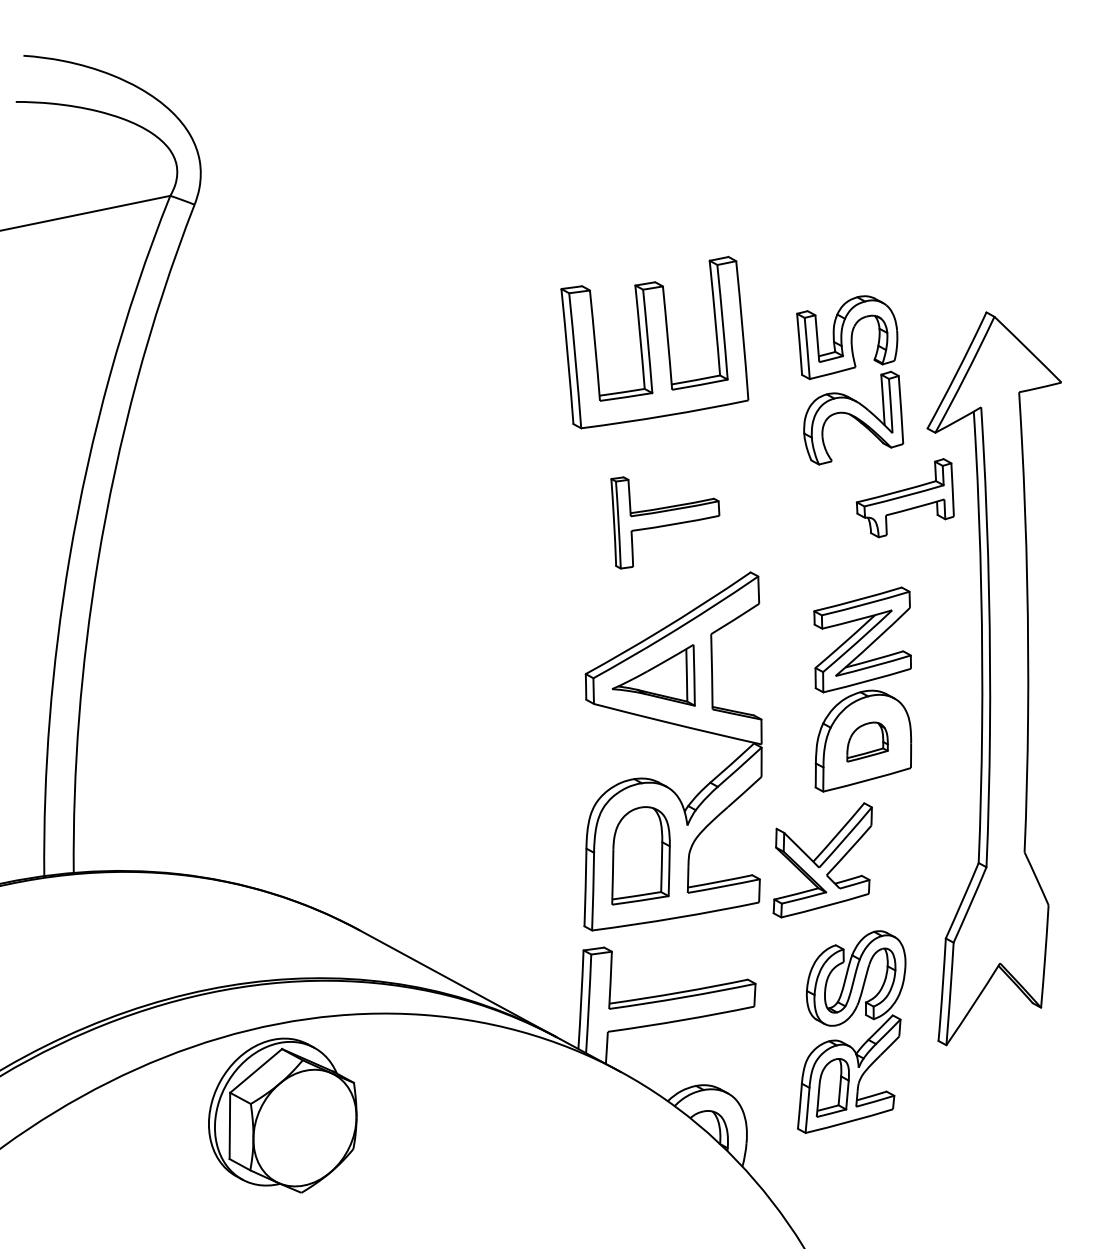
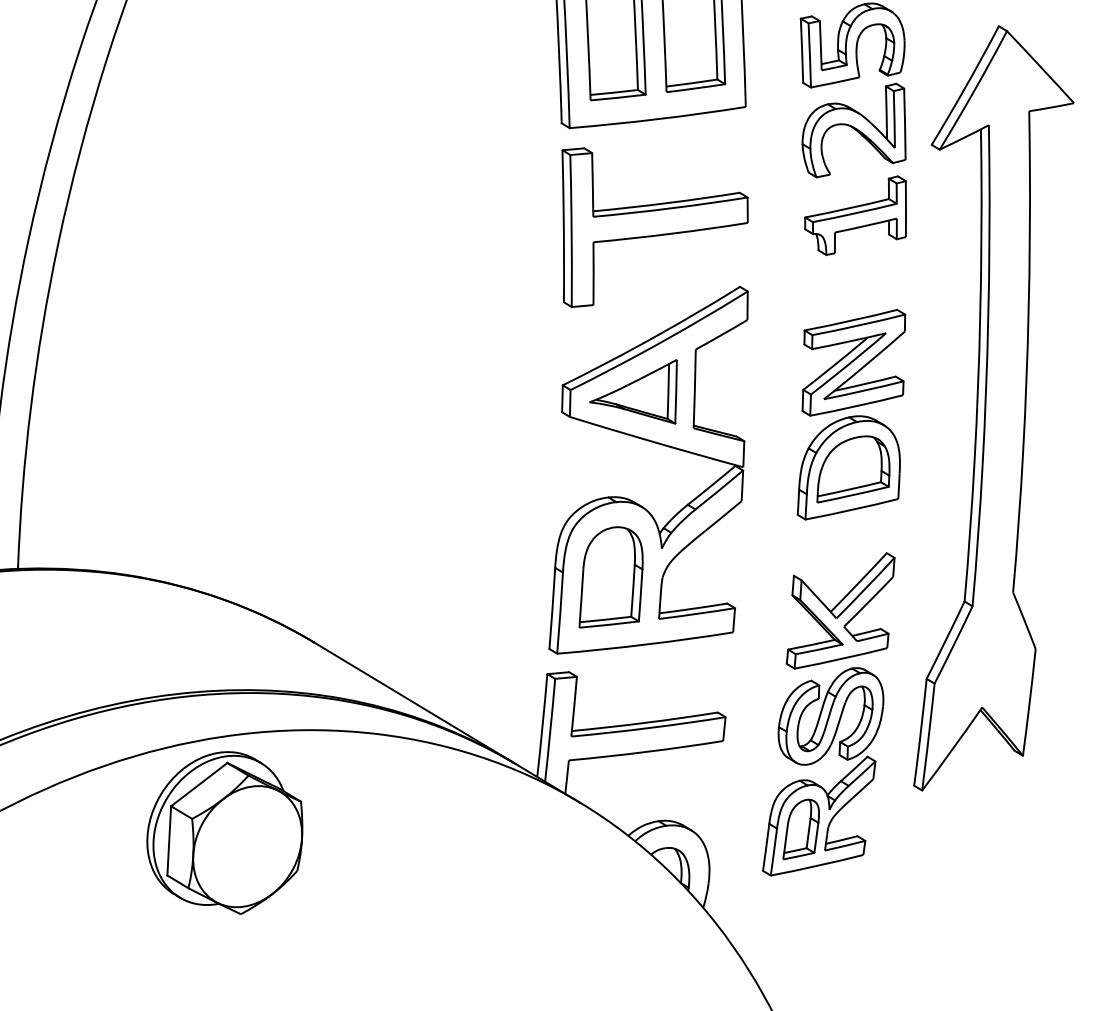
part: (904, 498) -> (855, 215), moved
part: (665, 522) -> (653, 230), size x1.67
part: (867, 741) -> (854, 469), size x1.67
part: (822, 860) -> (840, 611), moved

